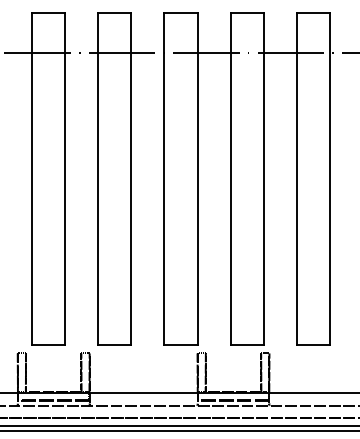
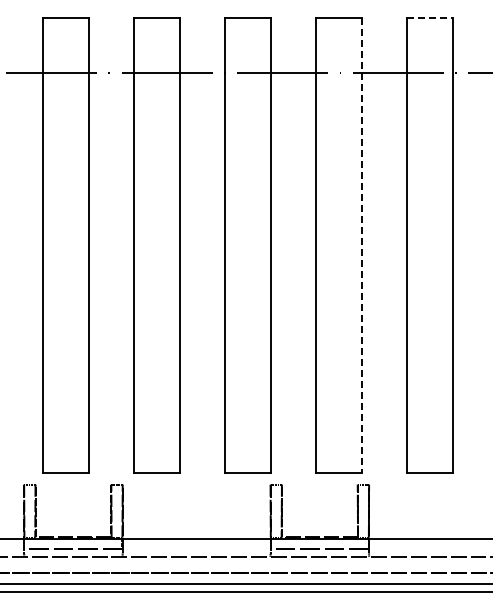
line: (313, 13) -> (429, 18), solid -> dashed
line: (263, 179) -> (361, 246), solid -> dashed

